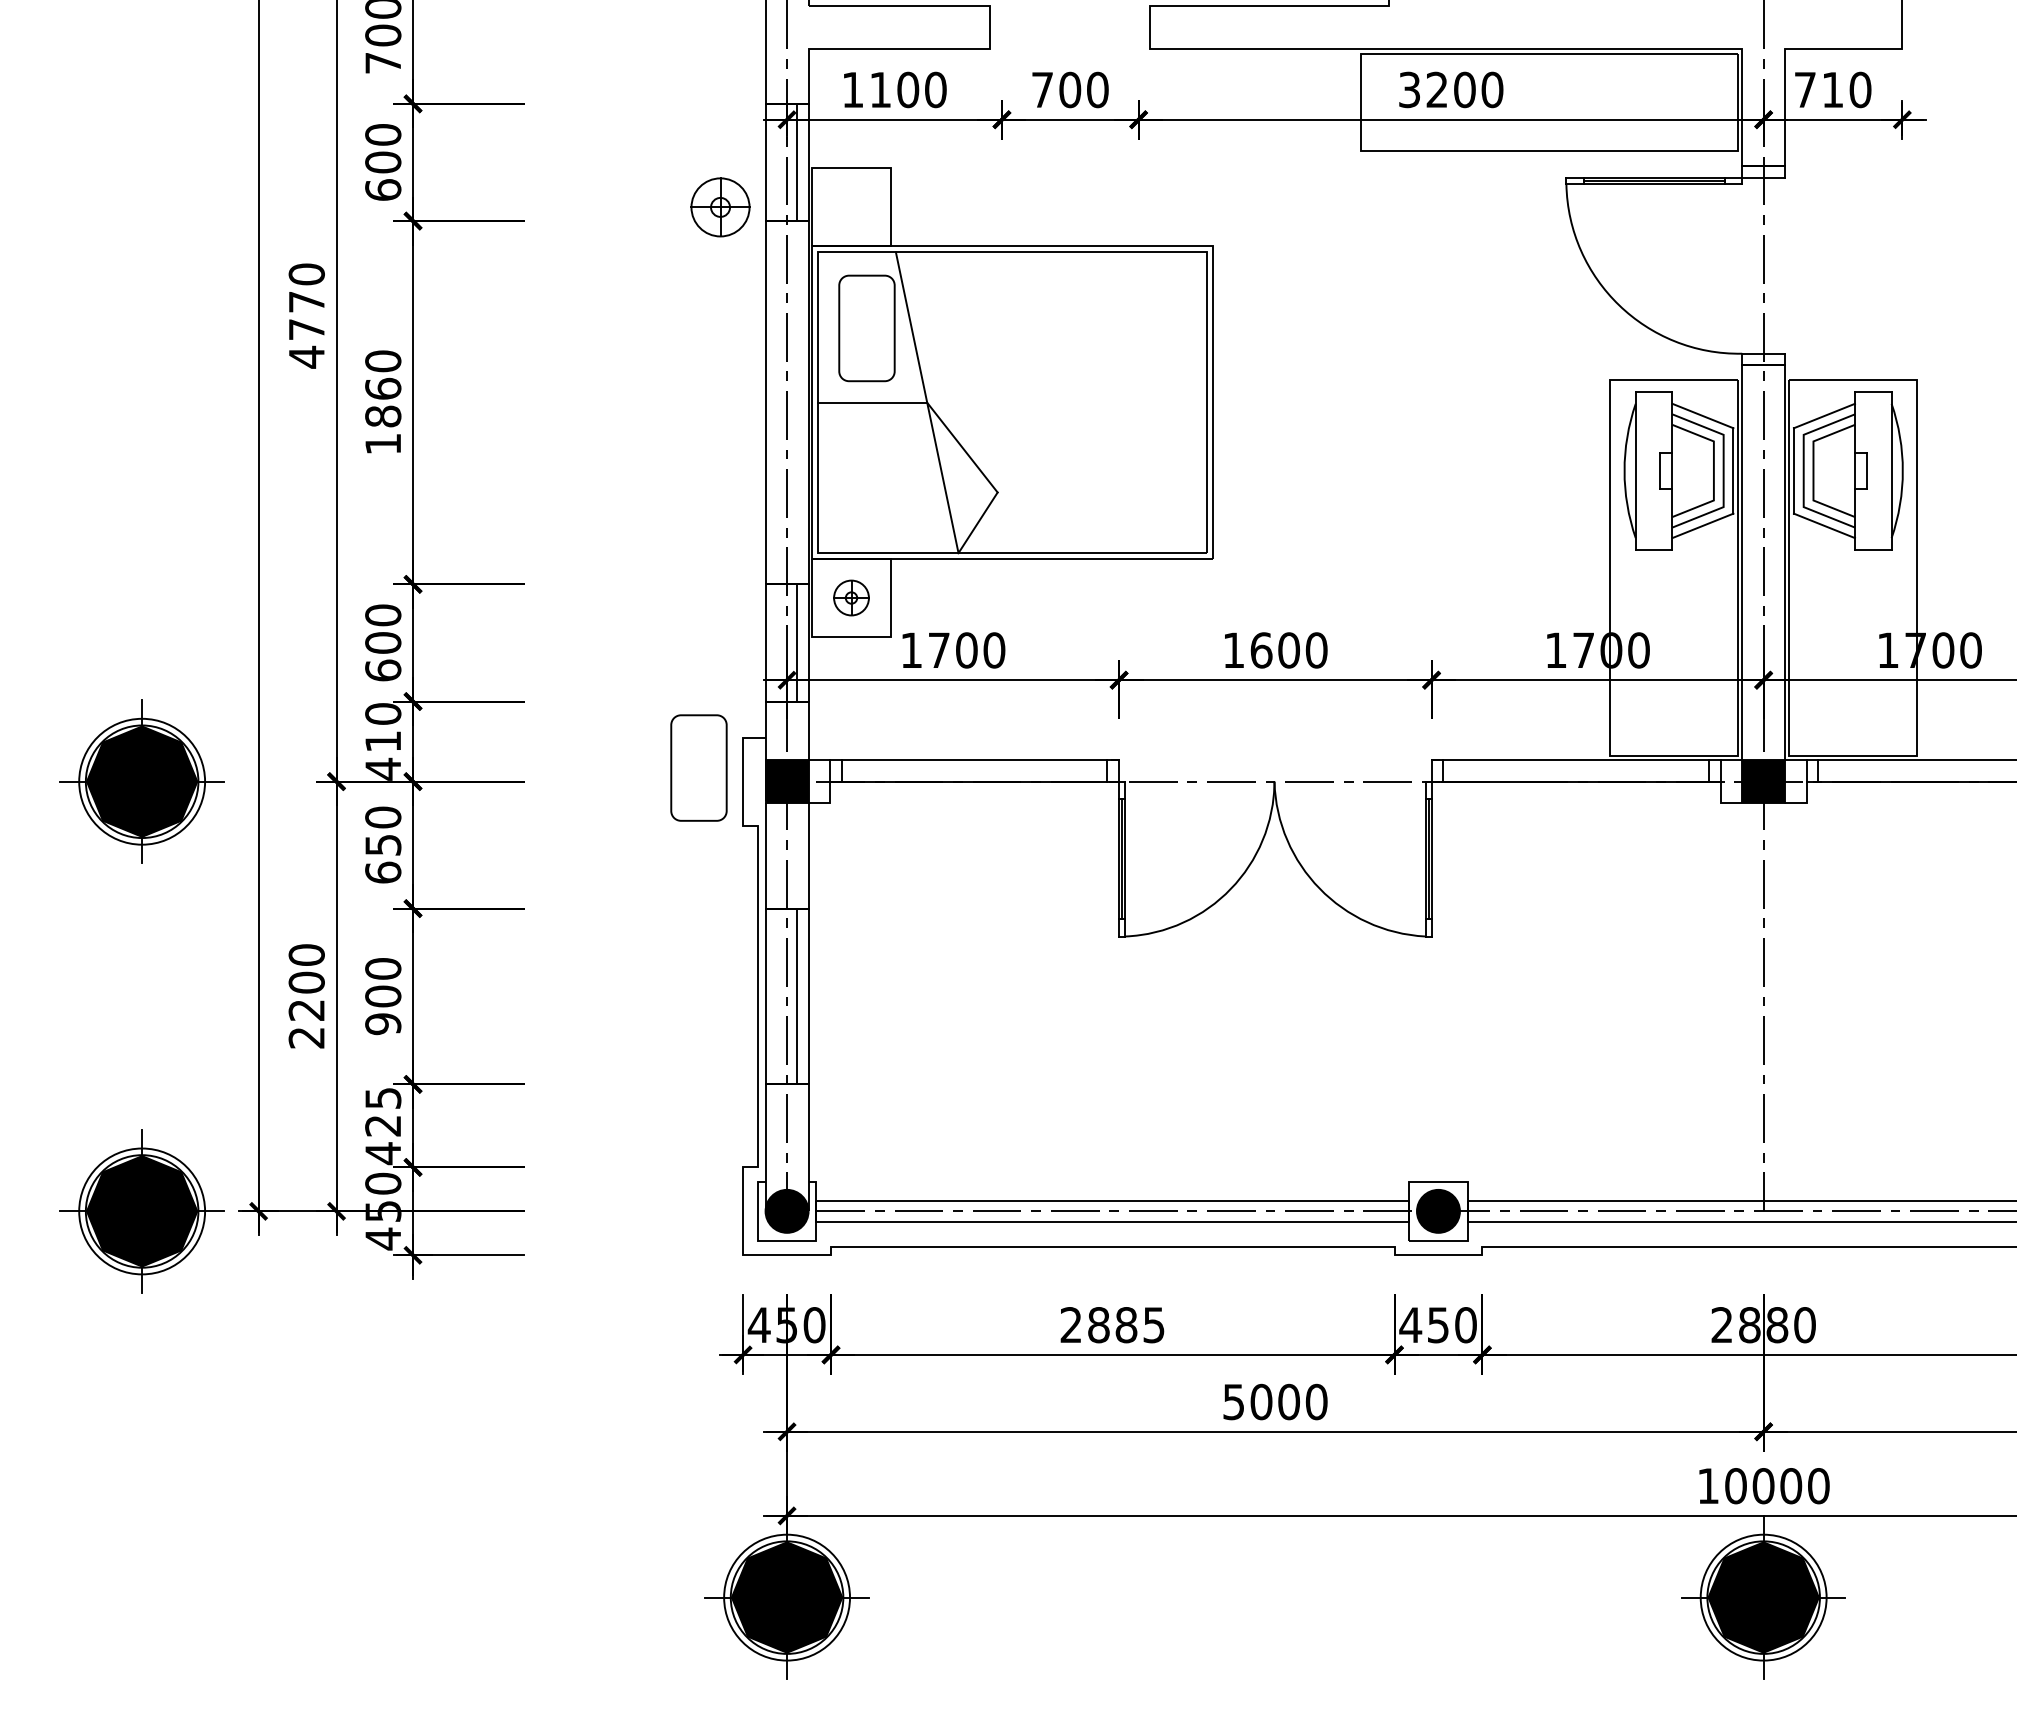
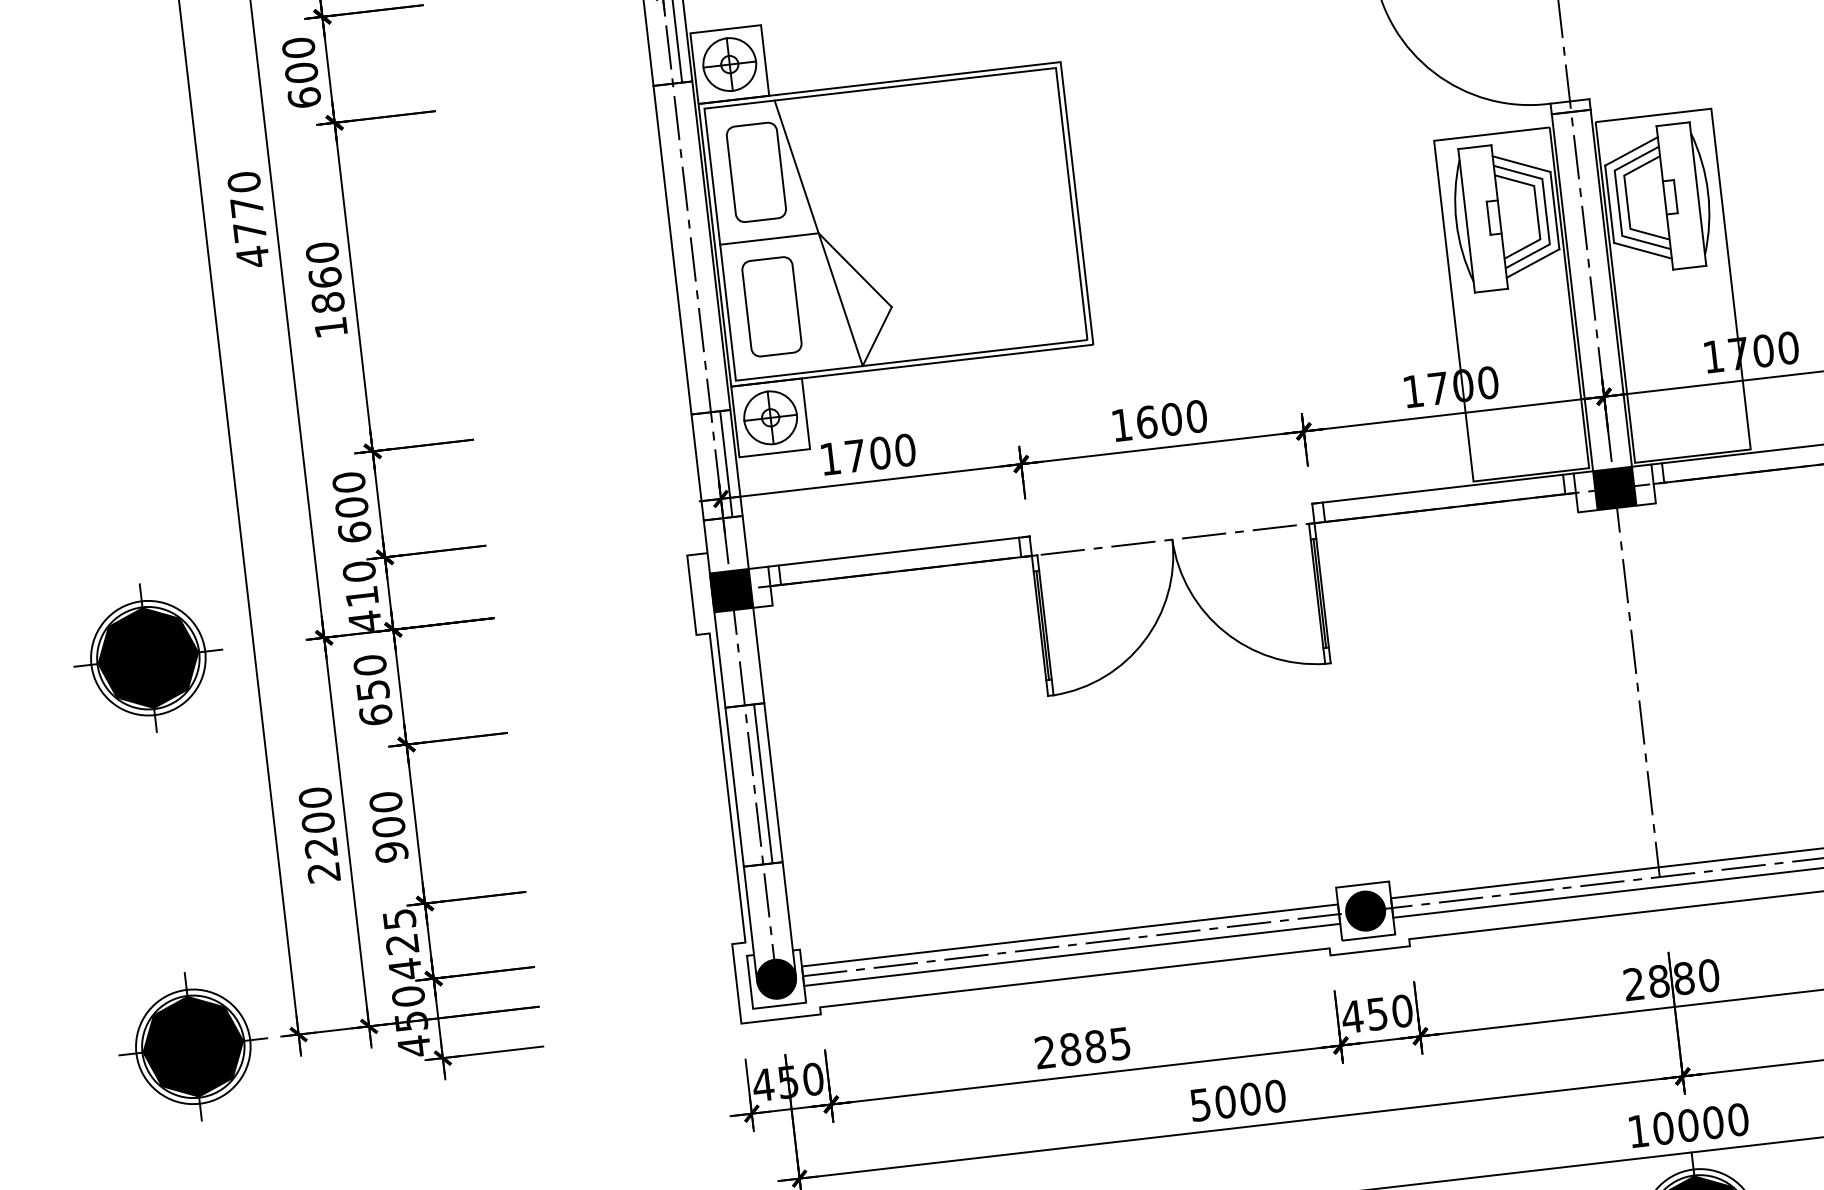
part: (720, 207) -> (729, 64), moved
part: (851, 597) -> (770, 417), size x1.67
part: (698, 767) -> (771, 306), moved

